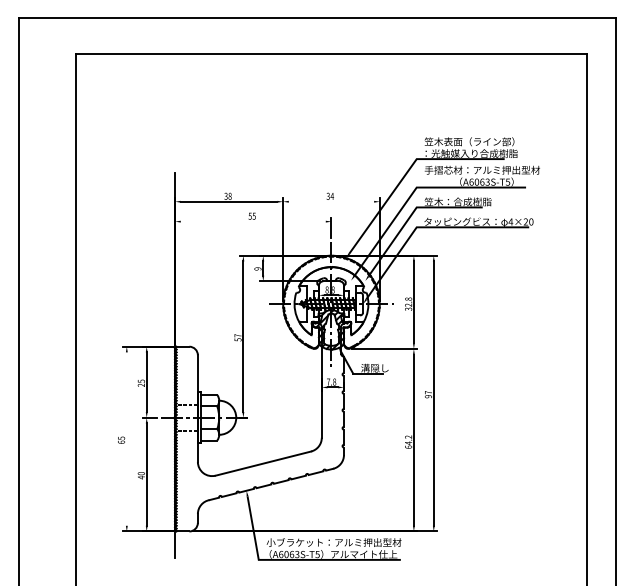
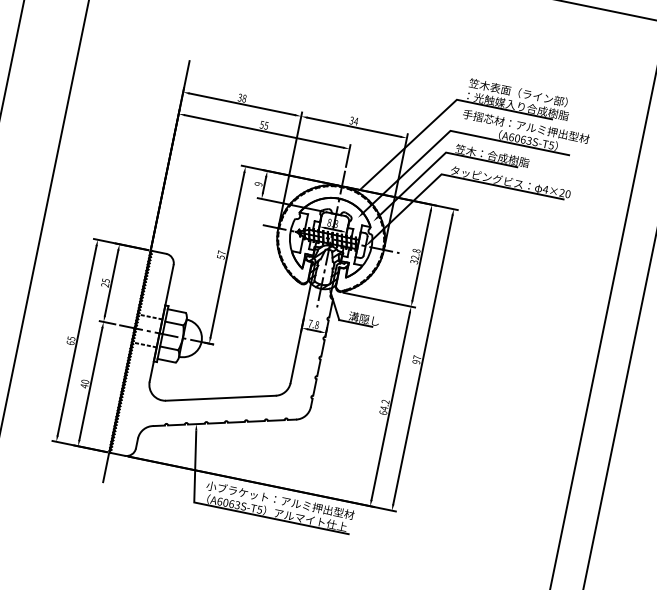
line: (331, 201) -> (354, 126), added
line: (252, 221) -> (263, 131), added
line: (126, 438) -> (76, 340), added

